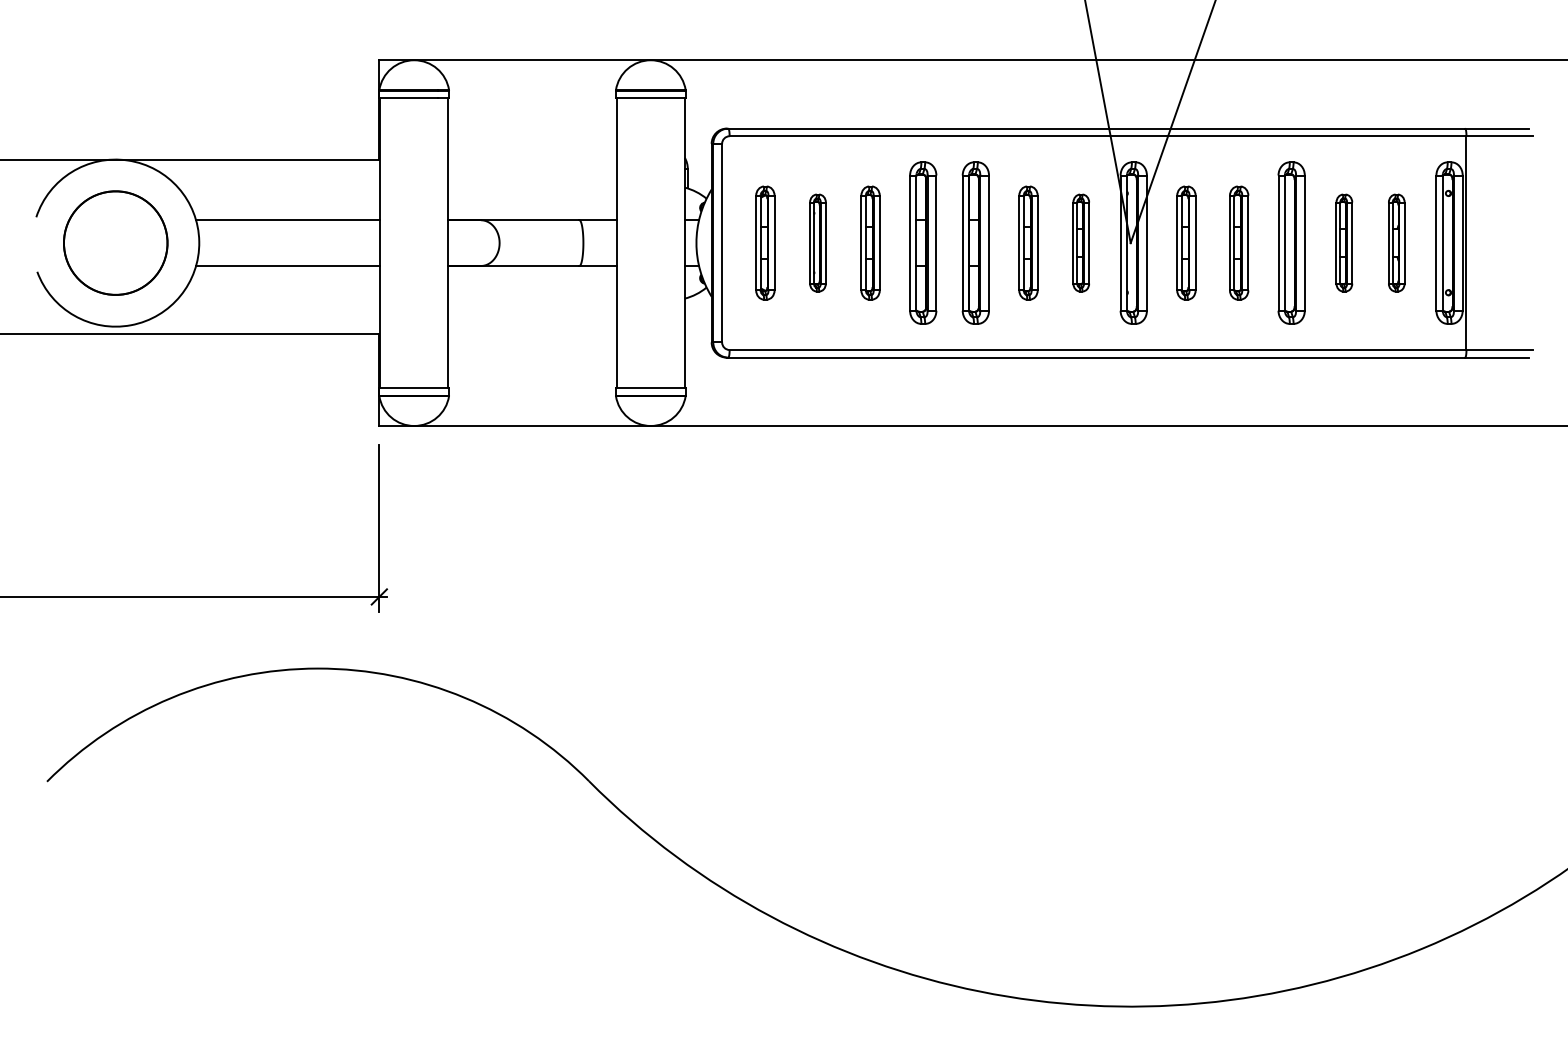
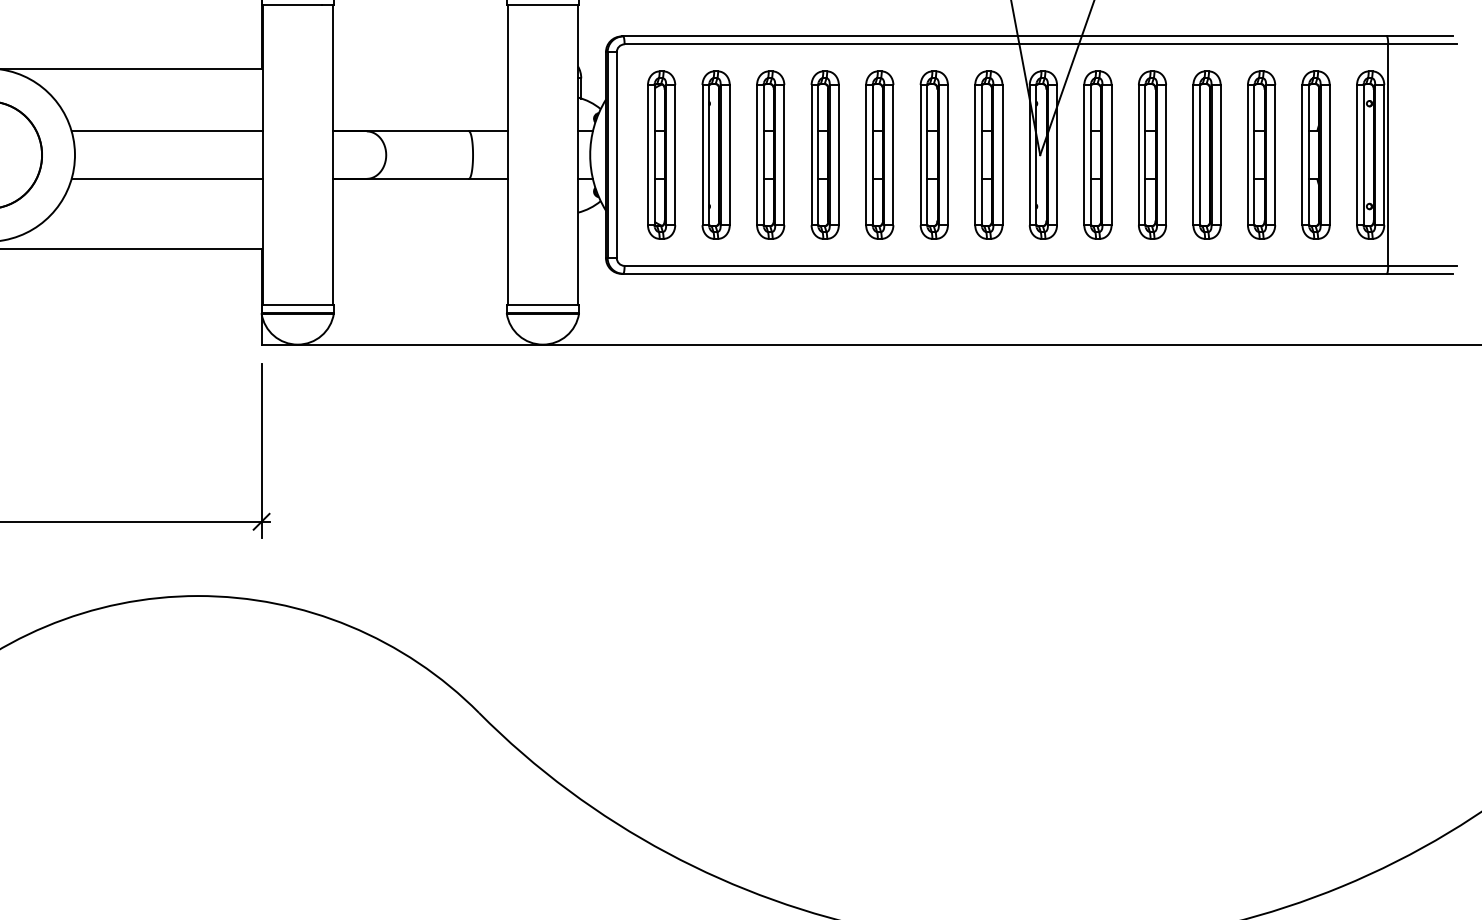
part: (765, 242) -> (661, 154), size x1.43
part: (817, 242) -> (715, 154), size x1.67
part: (870, 242) -> (770, 154), size x1.43
part: (1028, 242) -> (934, 154), size x1.43
part: (1081, 242) -> (989, 154), size x1.67
part: (1186, 242) -> (1098, 154), size x1.43
part: (1239, 242) -> (1152, 154), size x1.43
part: (1344, 242) -> (1261, 154), size x1.67
part: (1396, 242) -> (1315, 154), size x1.67

